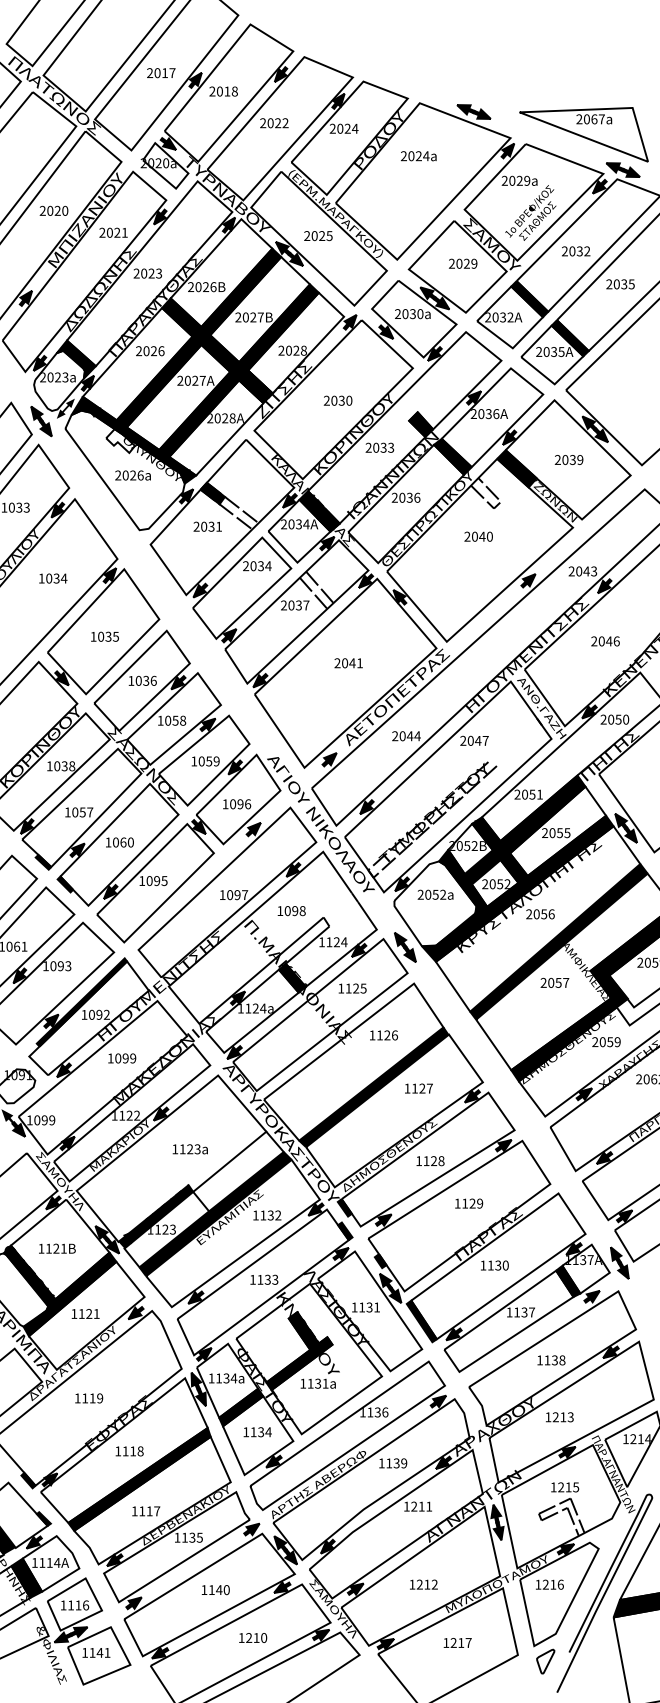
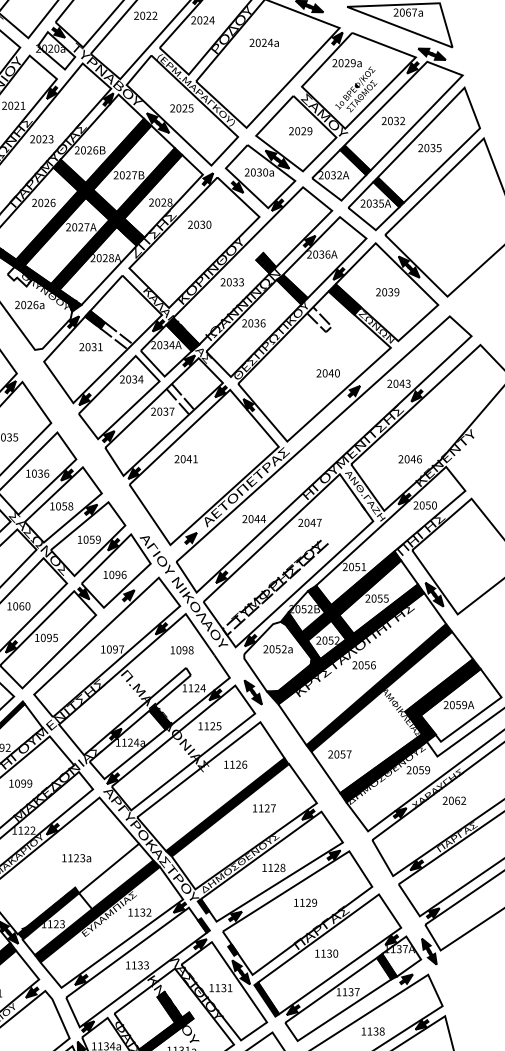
text: (337, 400) -> (199, 224), moved
text: (478, 536) -> (328, 373), moved
text: (605, 641) -> (410, 459), moved
text: (348, 663) -> (186, 459), moved
text: (291, 911) -> (181, 650), moved
text: (554, 982) -> (339, 754), moved

